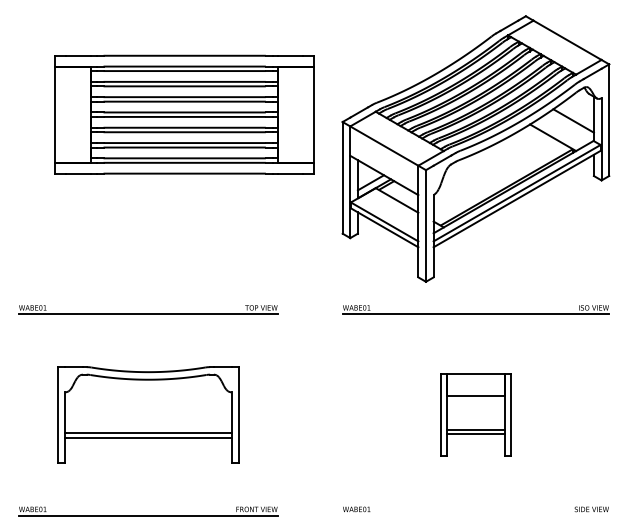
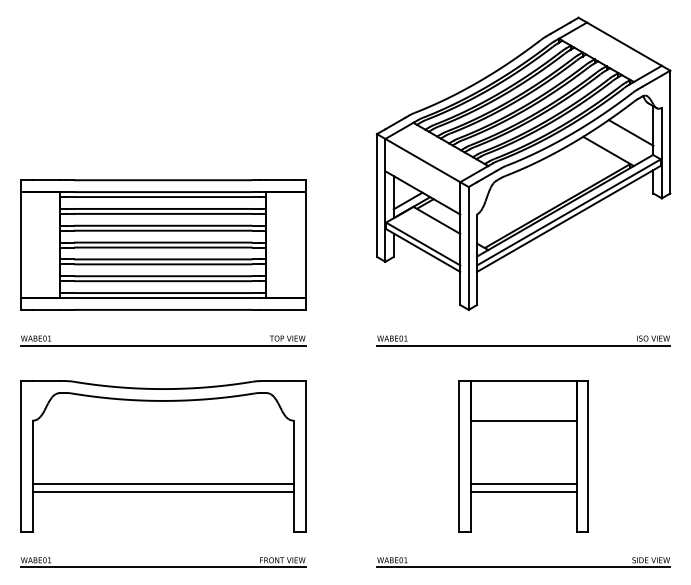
part: (184, 114) -> (163, 244), moved
part: (148, 415) -> (163, 456), size x1.43
part: (475, 415) -> (523, 456), size x1.67
line: (475, 515) -> (523, 567), added

